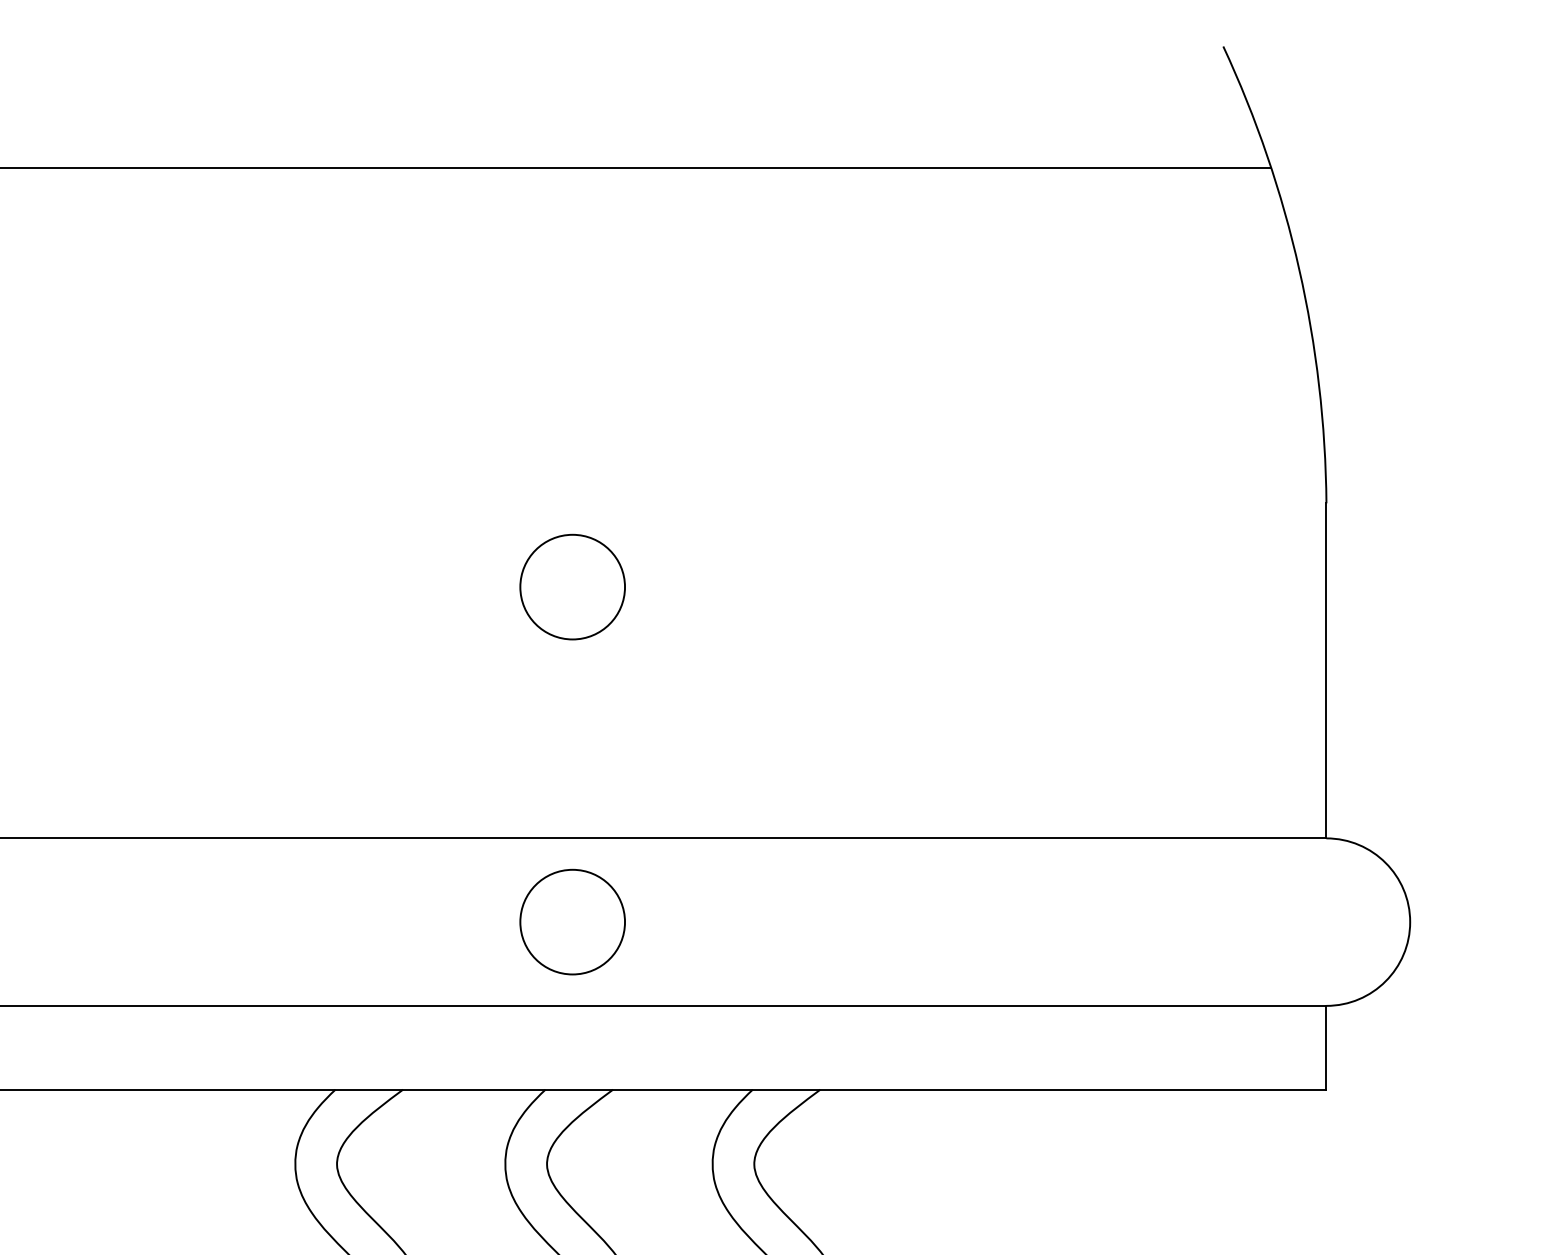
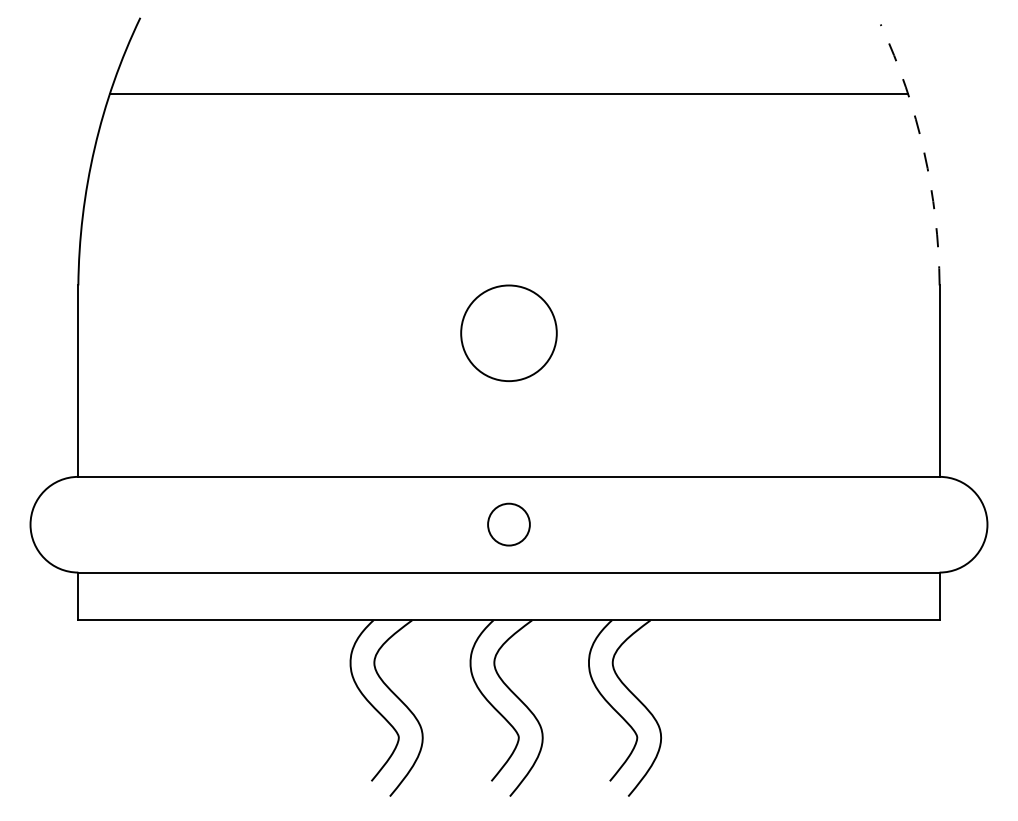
arc: (1299, 268) -> (924, 151), solid -> dashed
circle: (571, 587) -> (508, 333), size x1.6
circle: (571, 921) -> (508, 524), size x0.7

